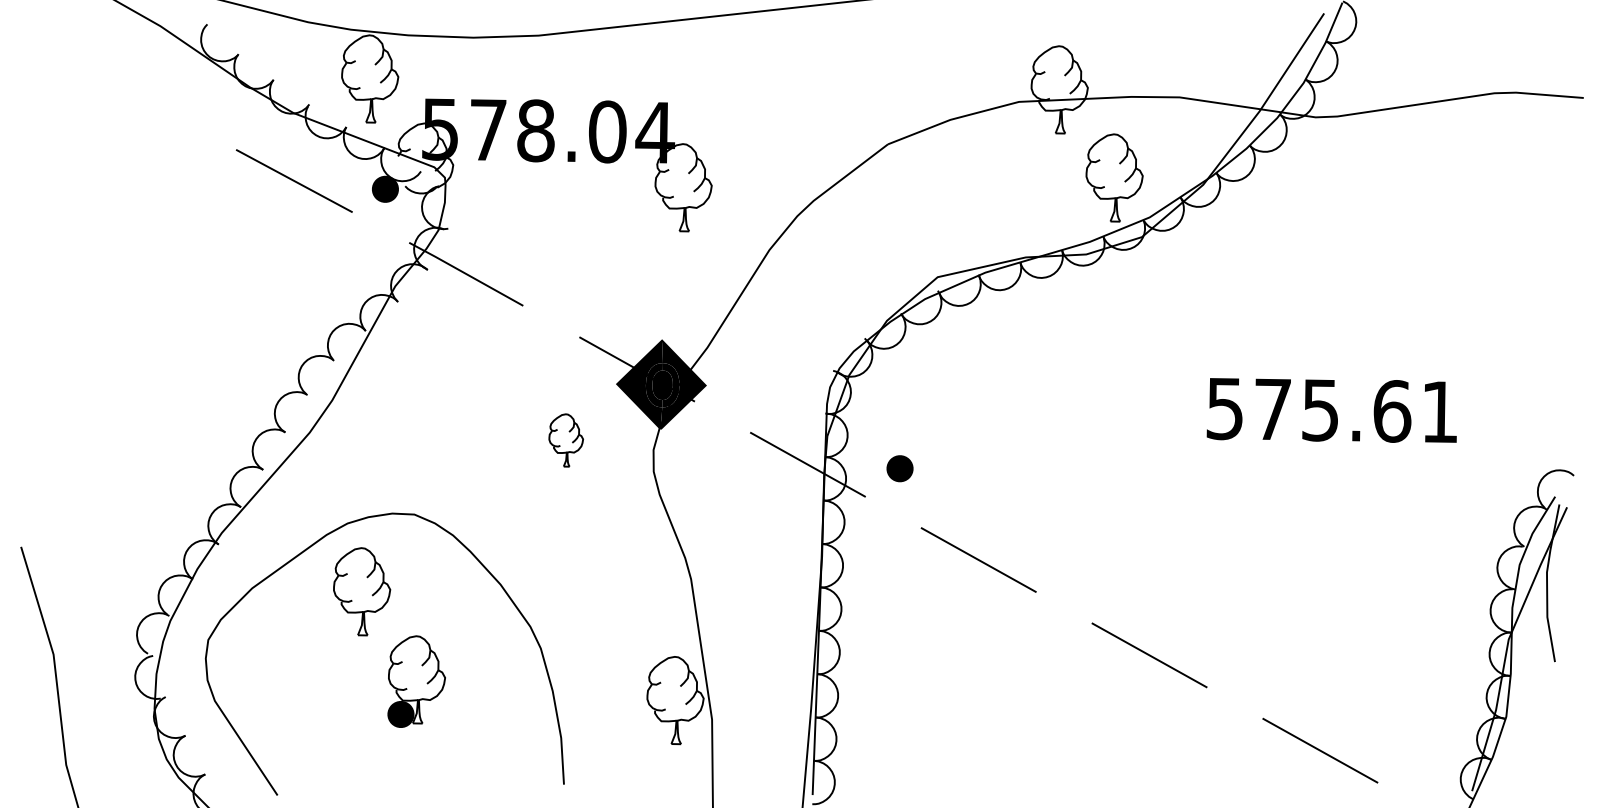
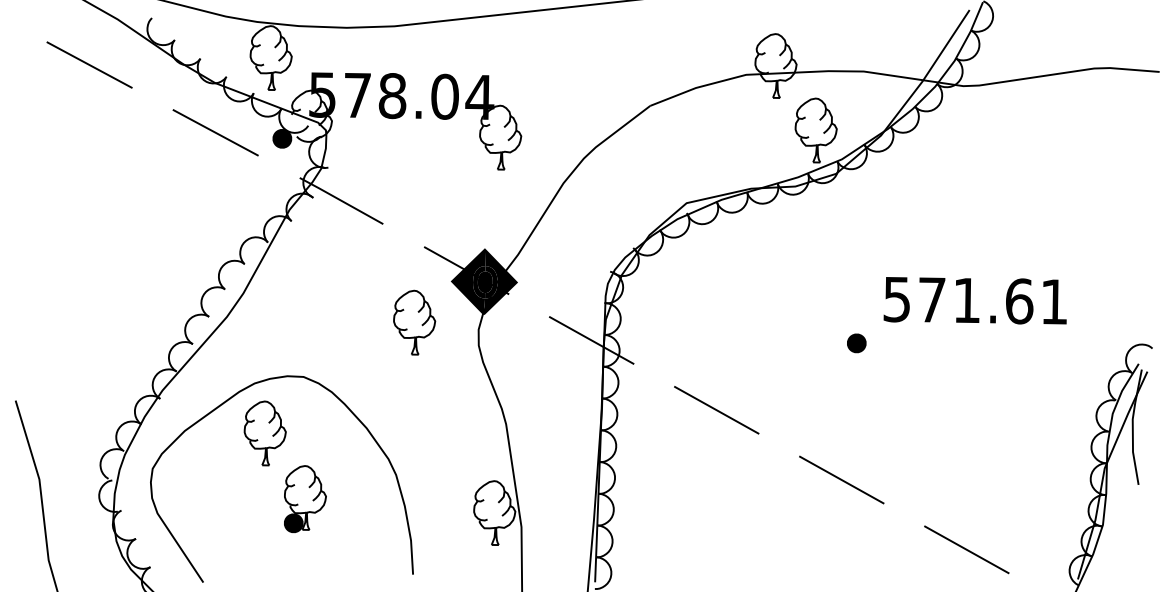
line: (121, 88) -> (89, 65), added
text: (1319, 410) -> (966, 300), 575.61 -> 571.61
part: (566, 440) -> (414, 322), size x1.67
part: (899, 468) -> (856, 343), moved

